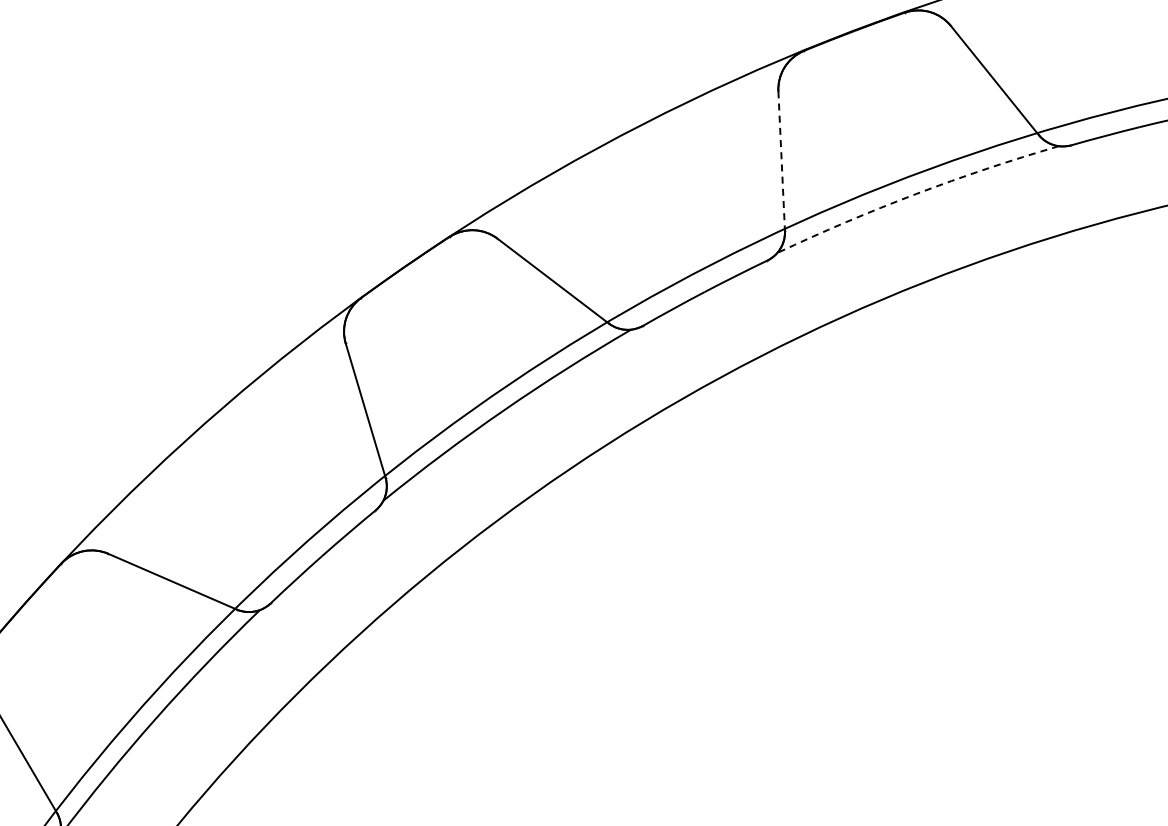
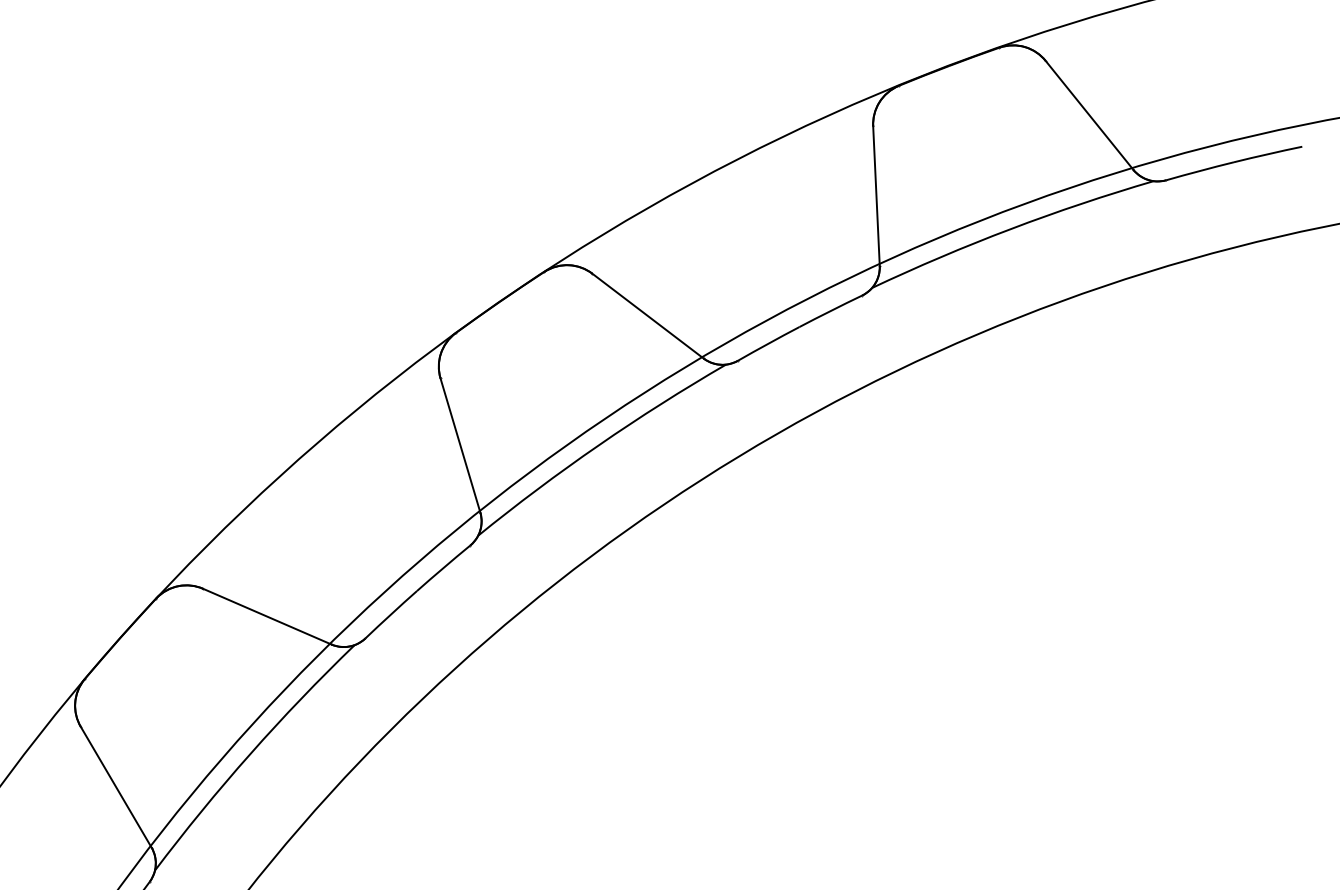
line: (781, 161) -> (876, 196), dashed -> solid
arc: (915, 194) -> (1010, 229), dashed -> solid

